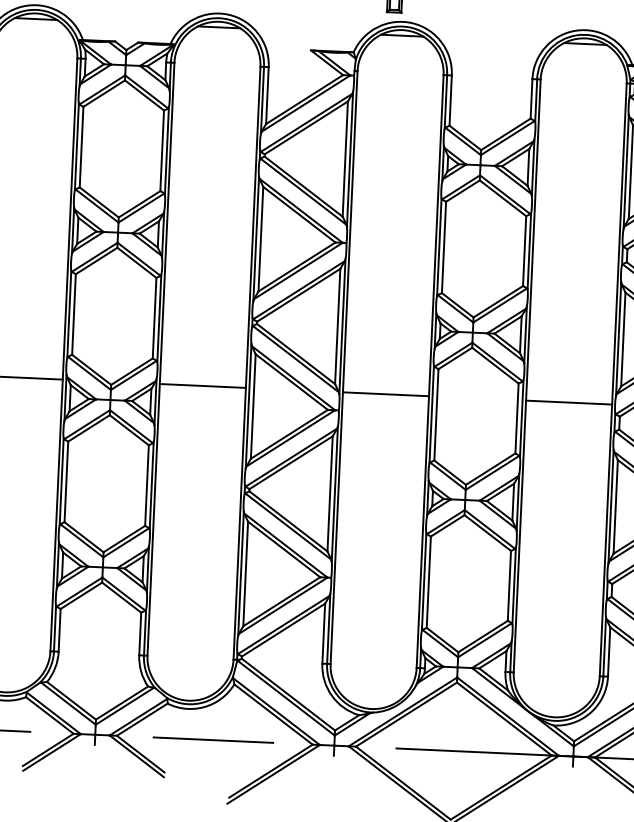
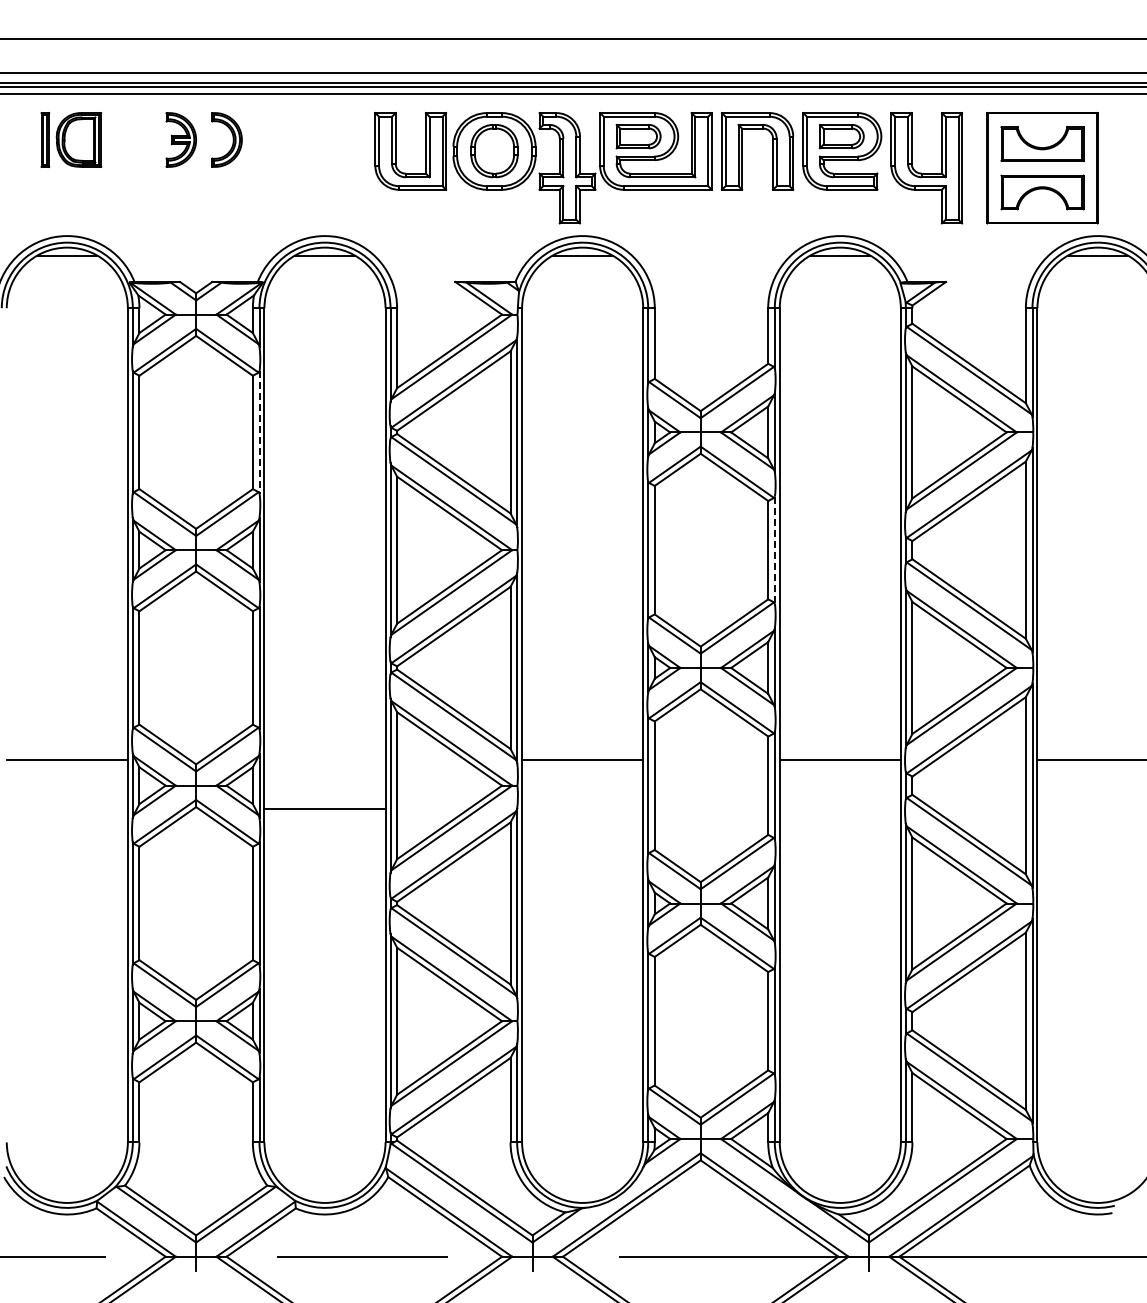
line: (166, 151) -> (259, 432), solid -> dashed
line: (529, 251) -> (774, 550), solid -> dashed
line: (202, 386) -> (324, 809), moved

